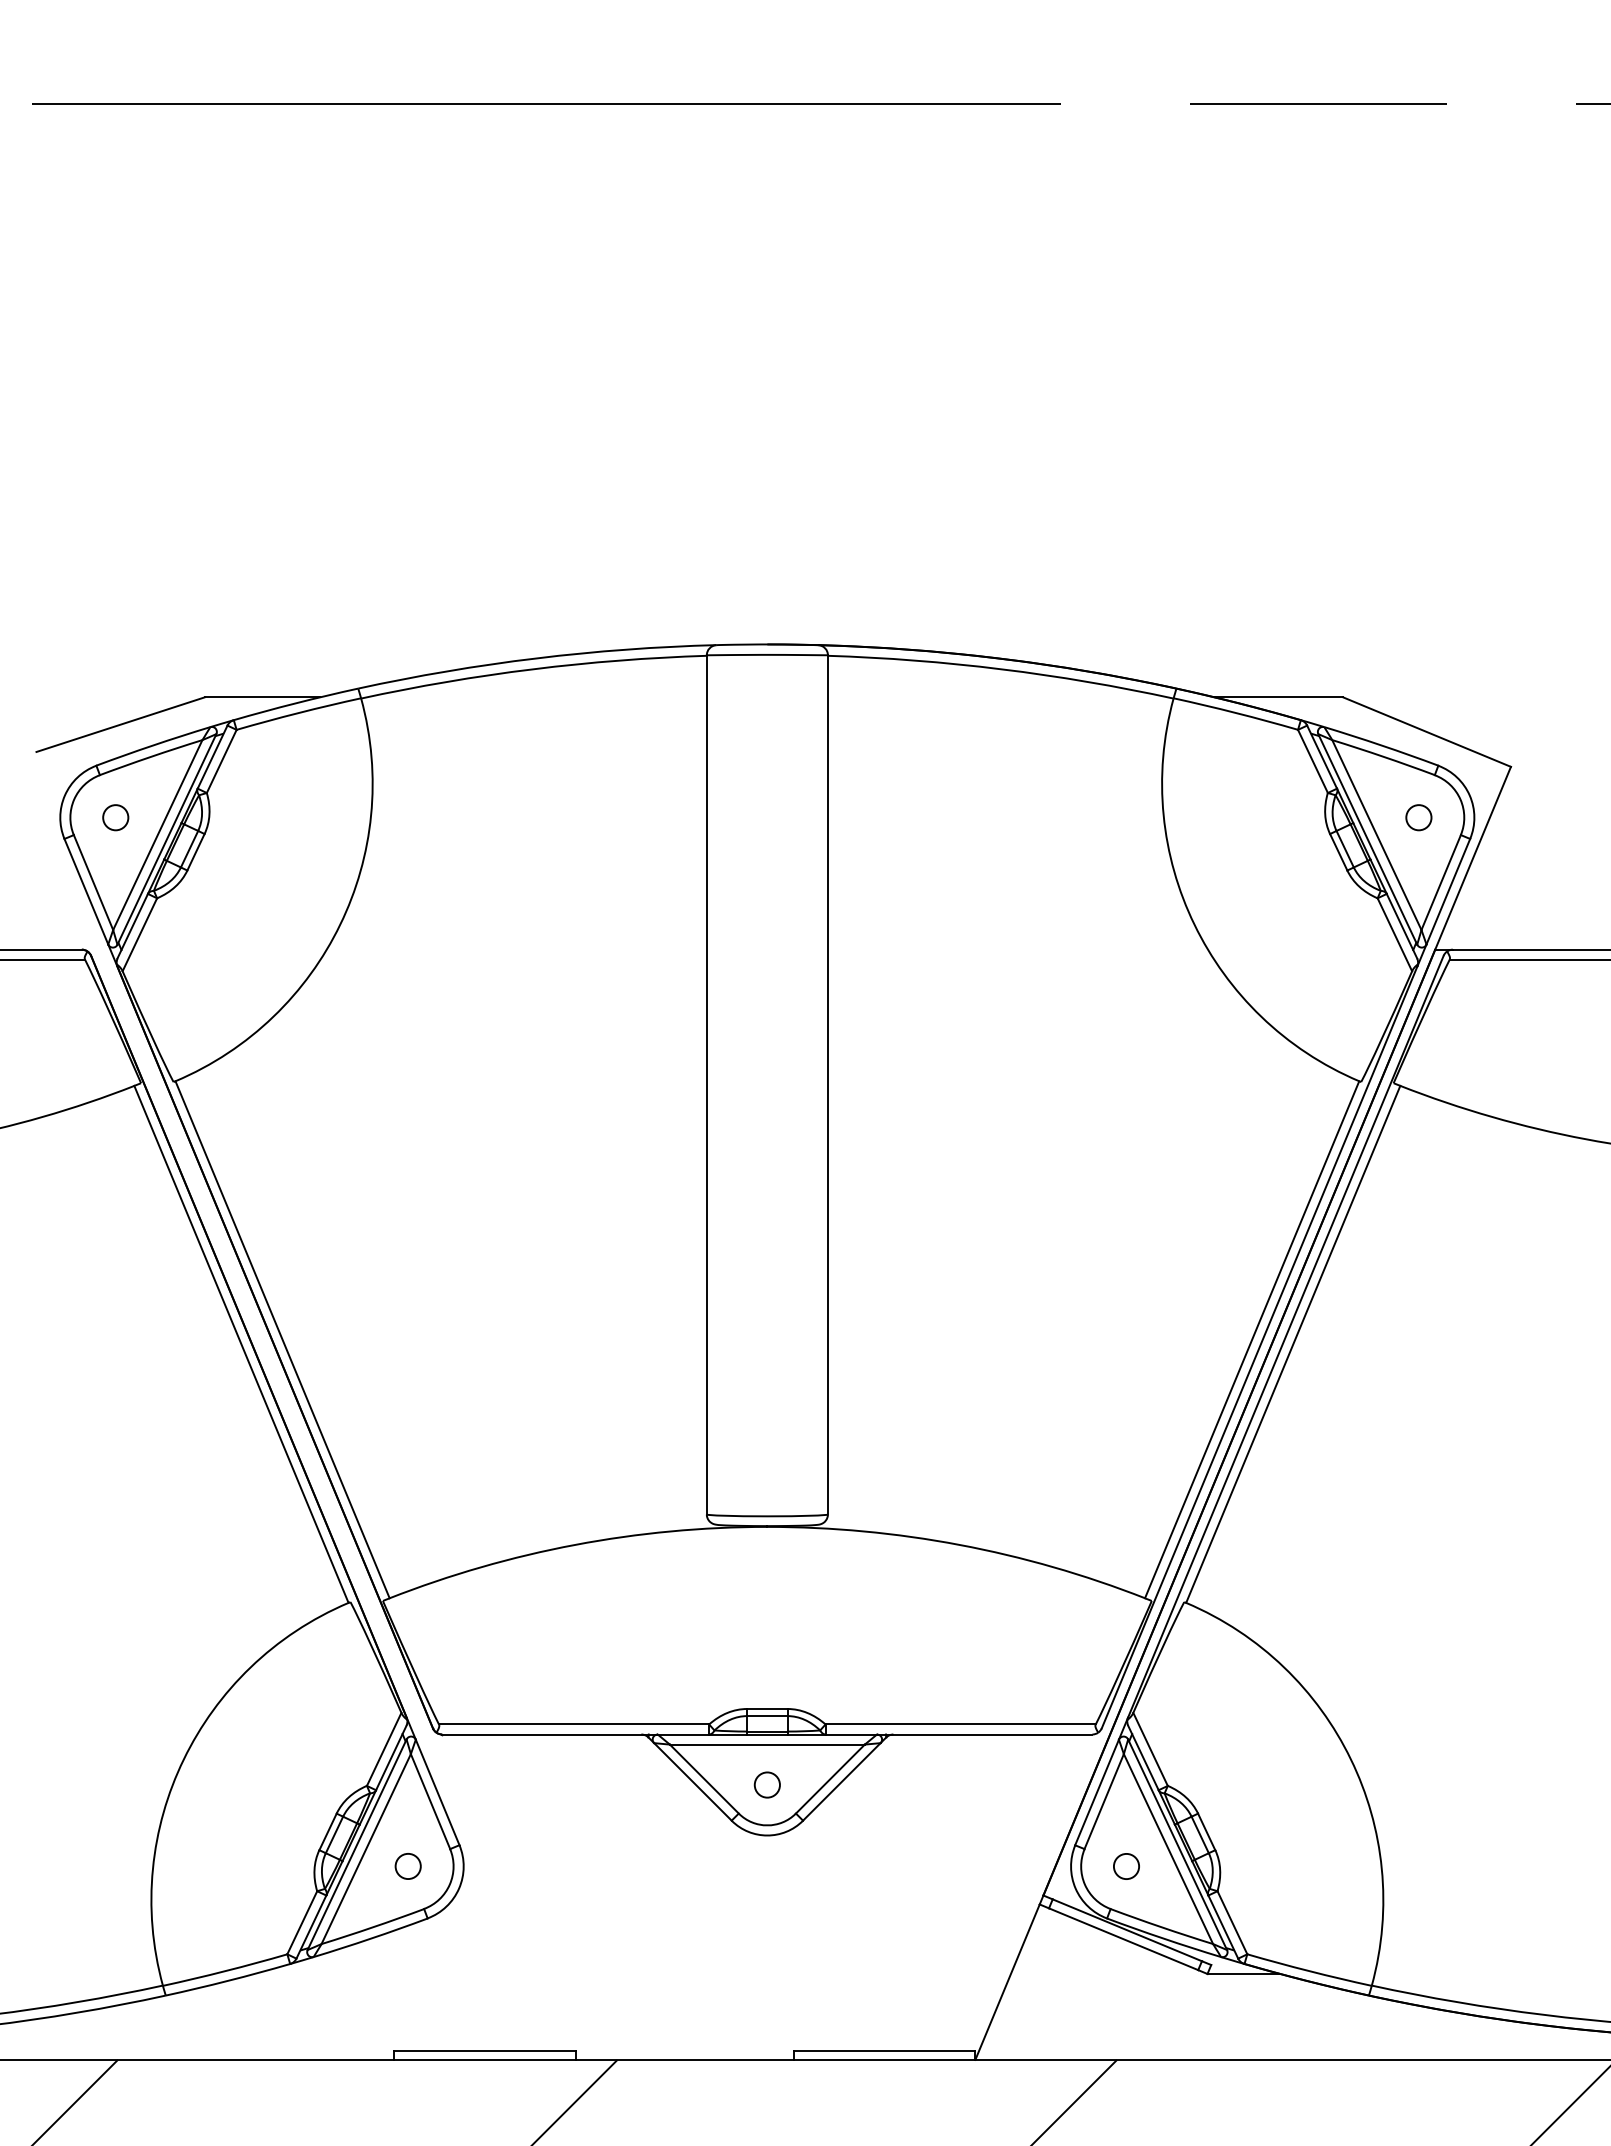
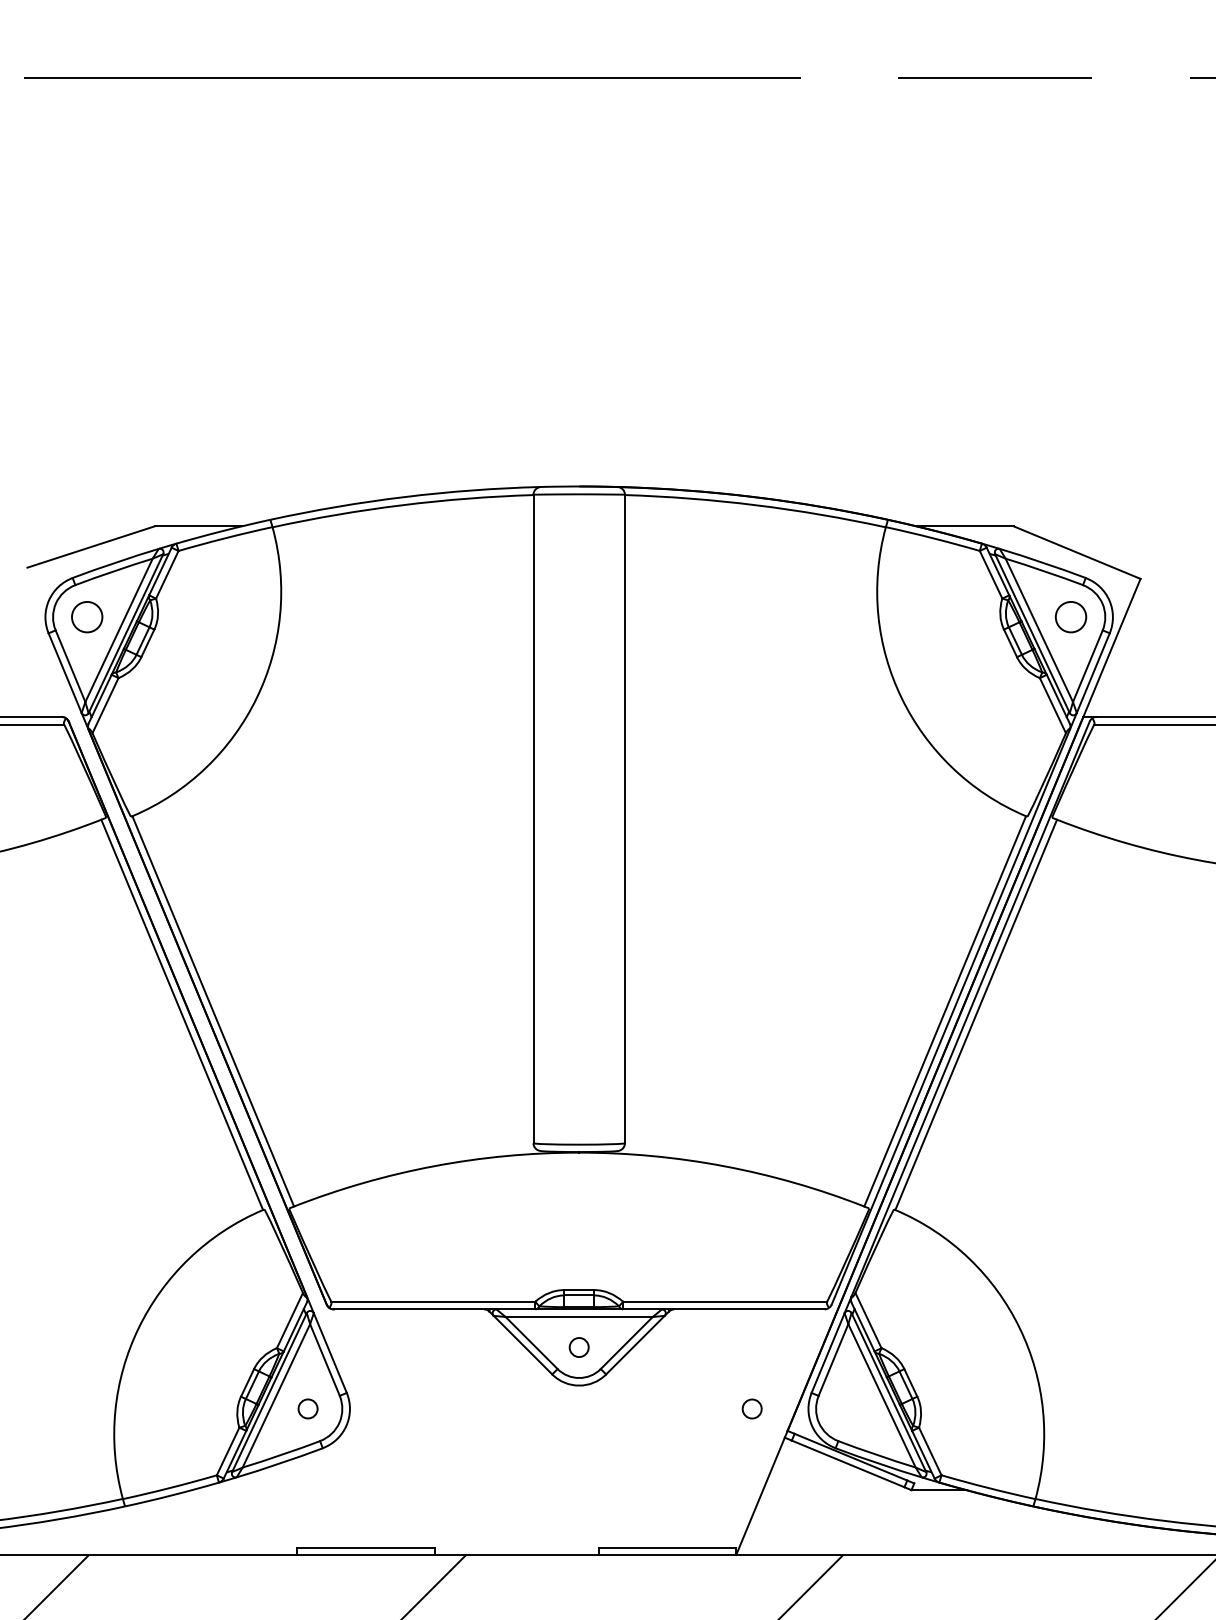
circle: (115, 817) -> (87, 617), size x1.6
circle: (1418, 817) -> (1070, 617), size x1.6
circle: (1126, 1866) -> (752, 1409), moved

